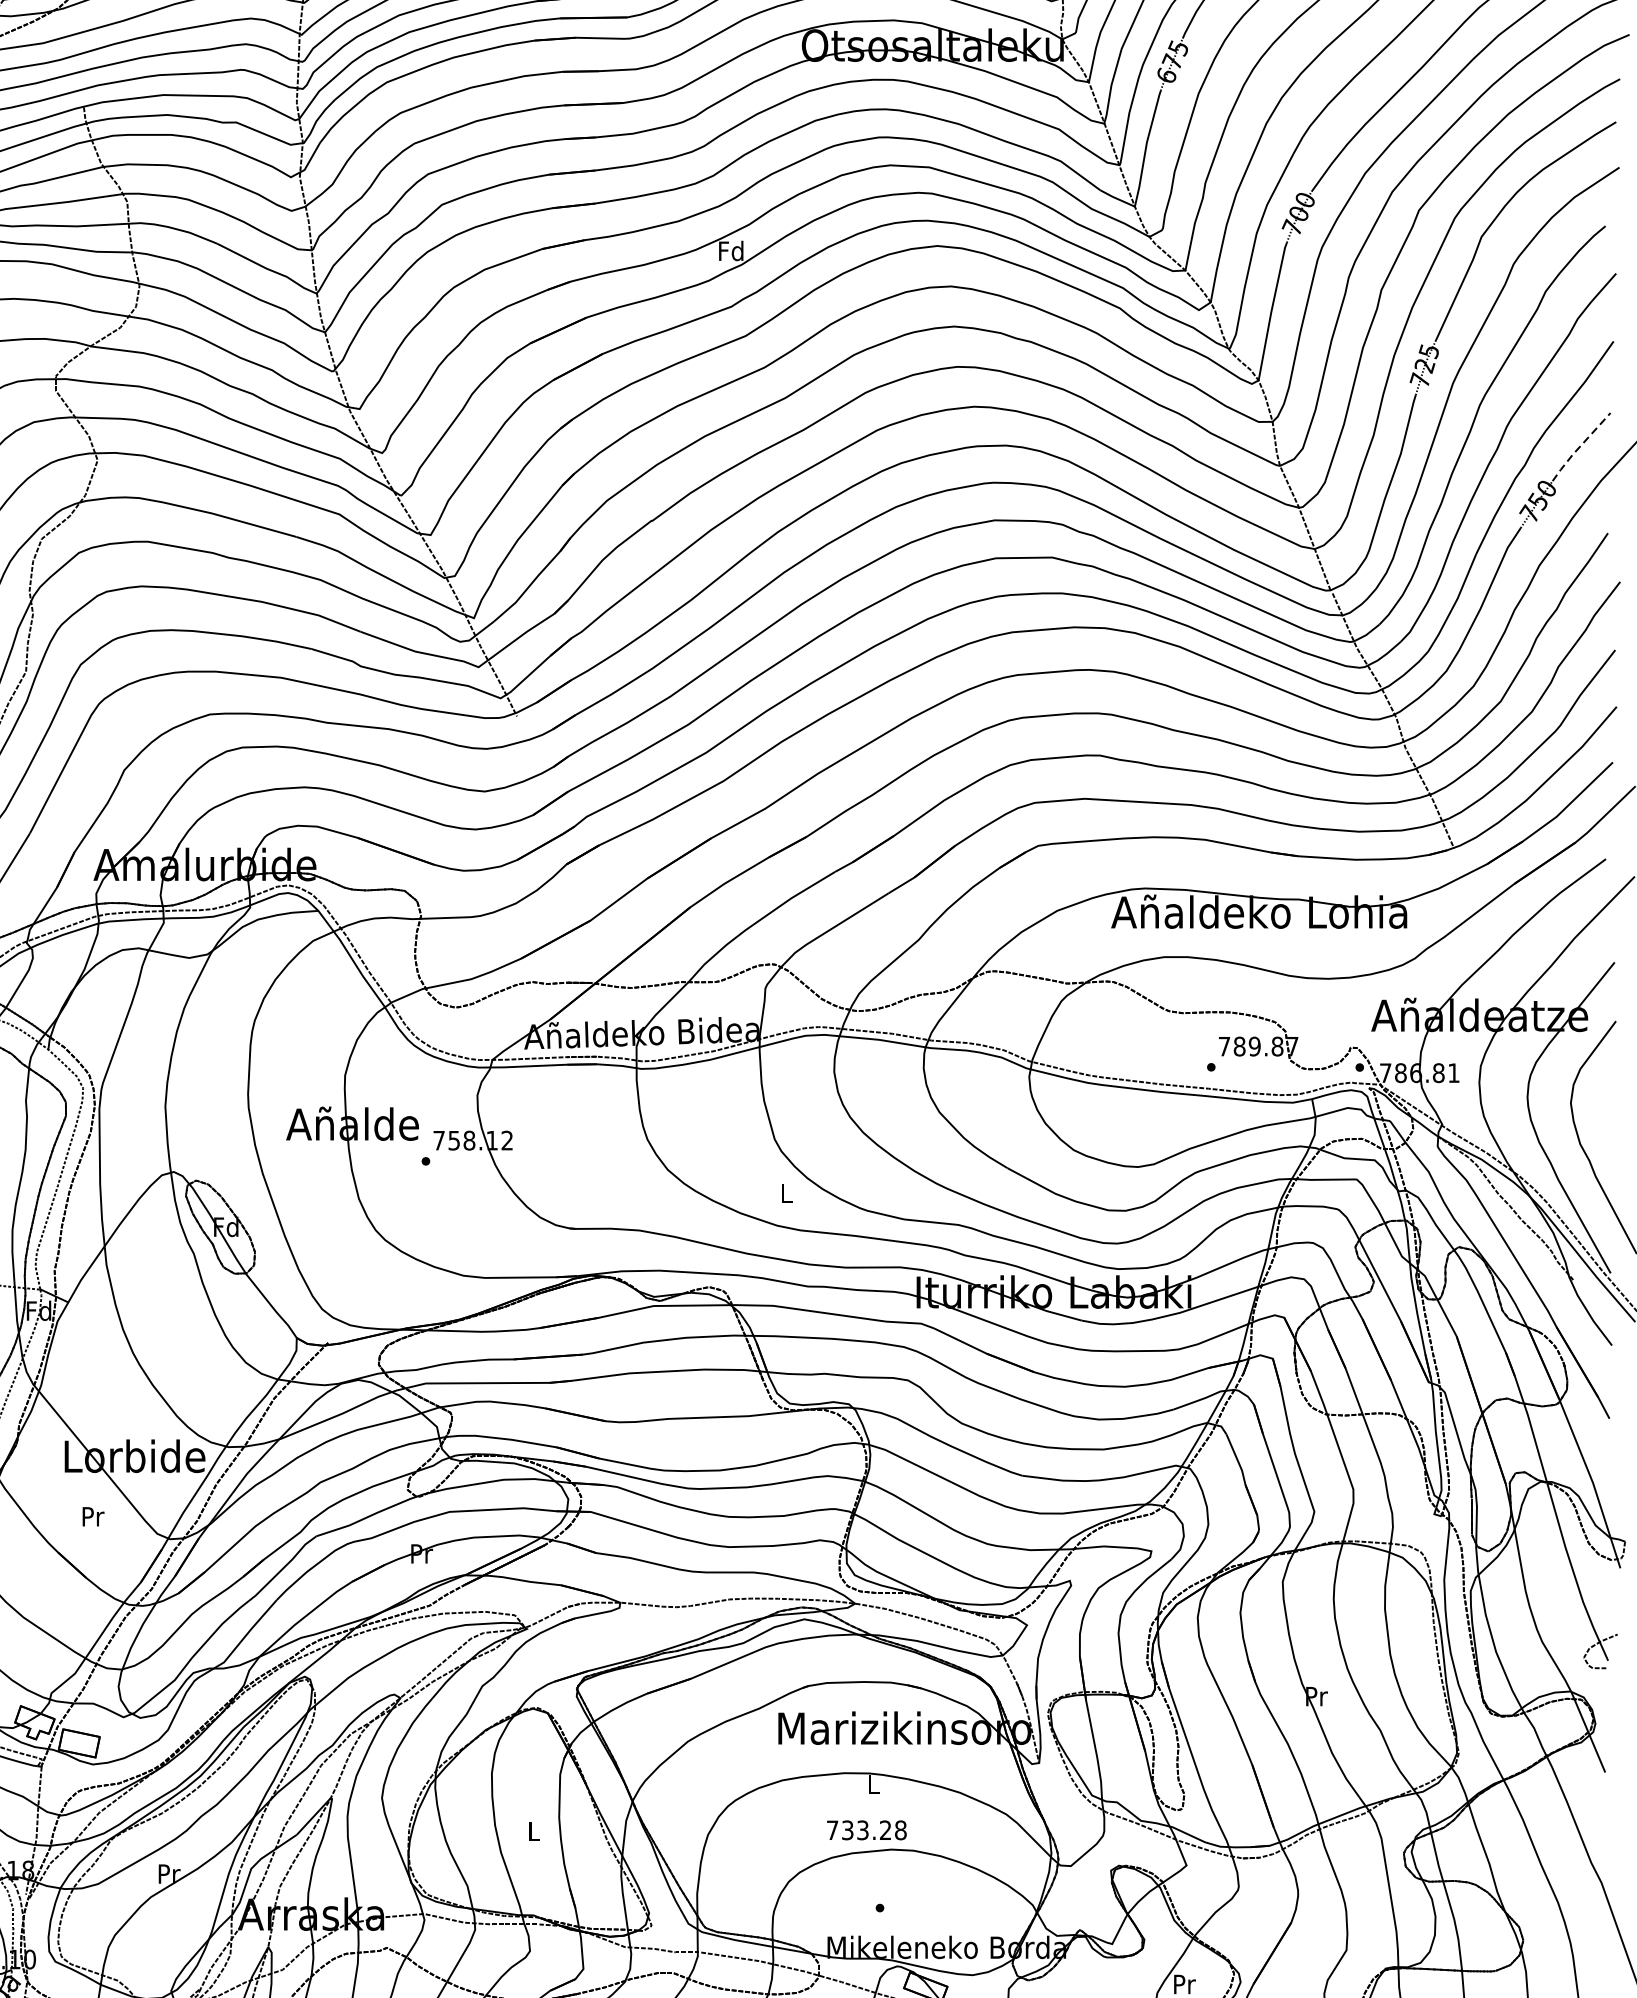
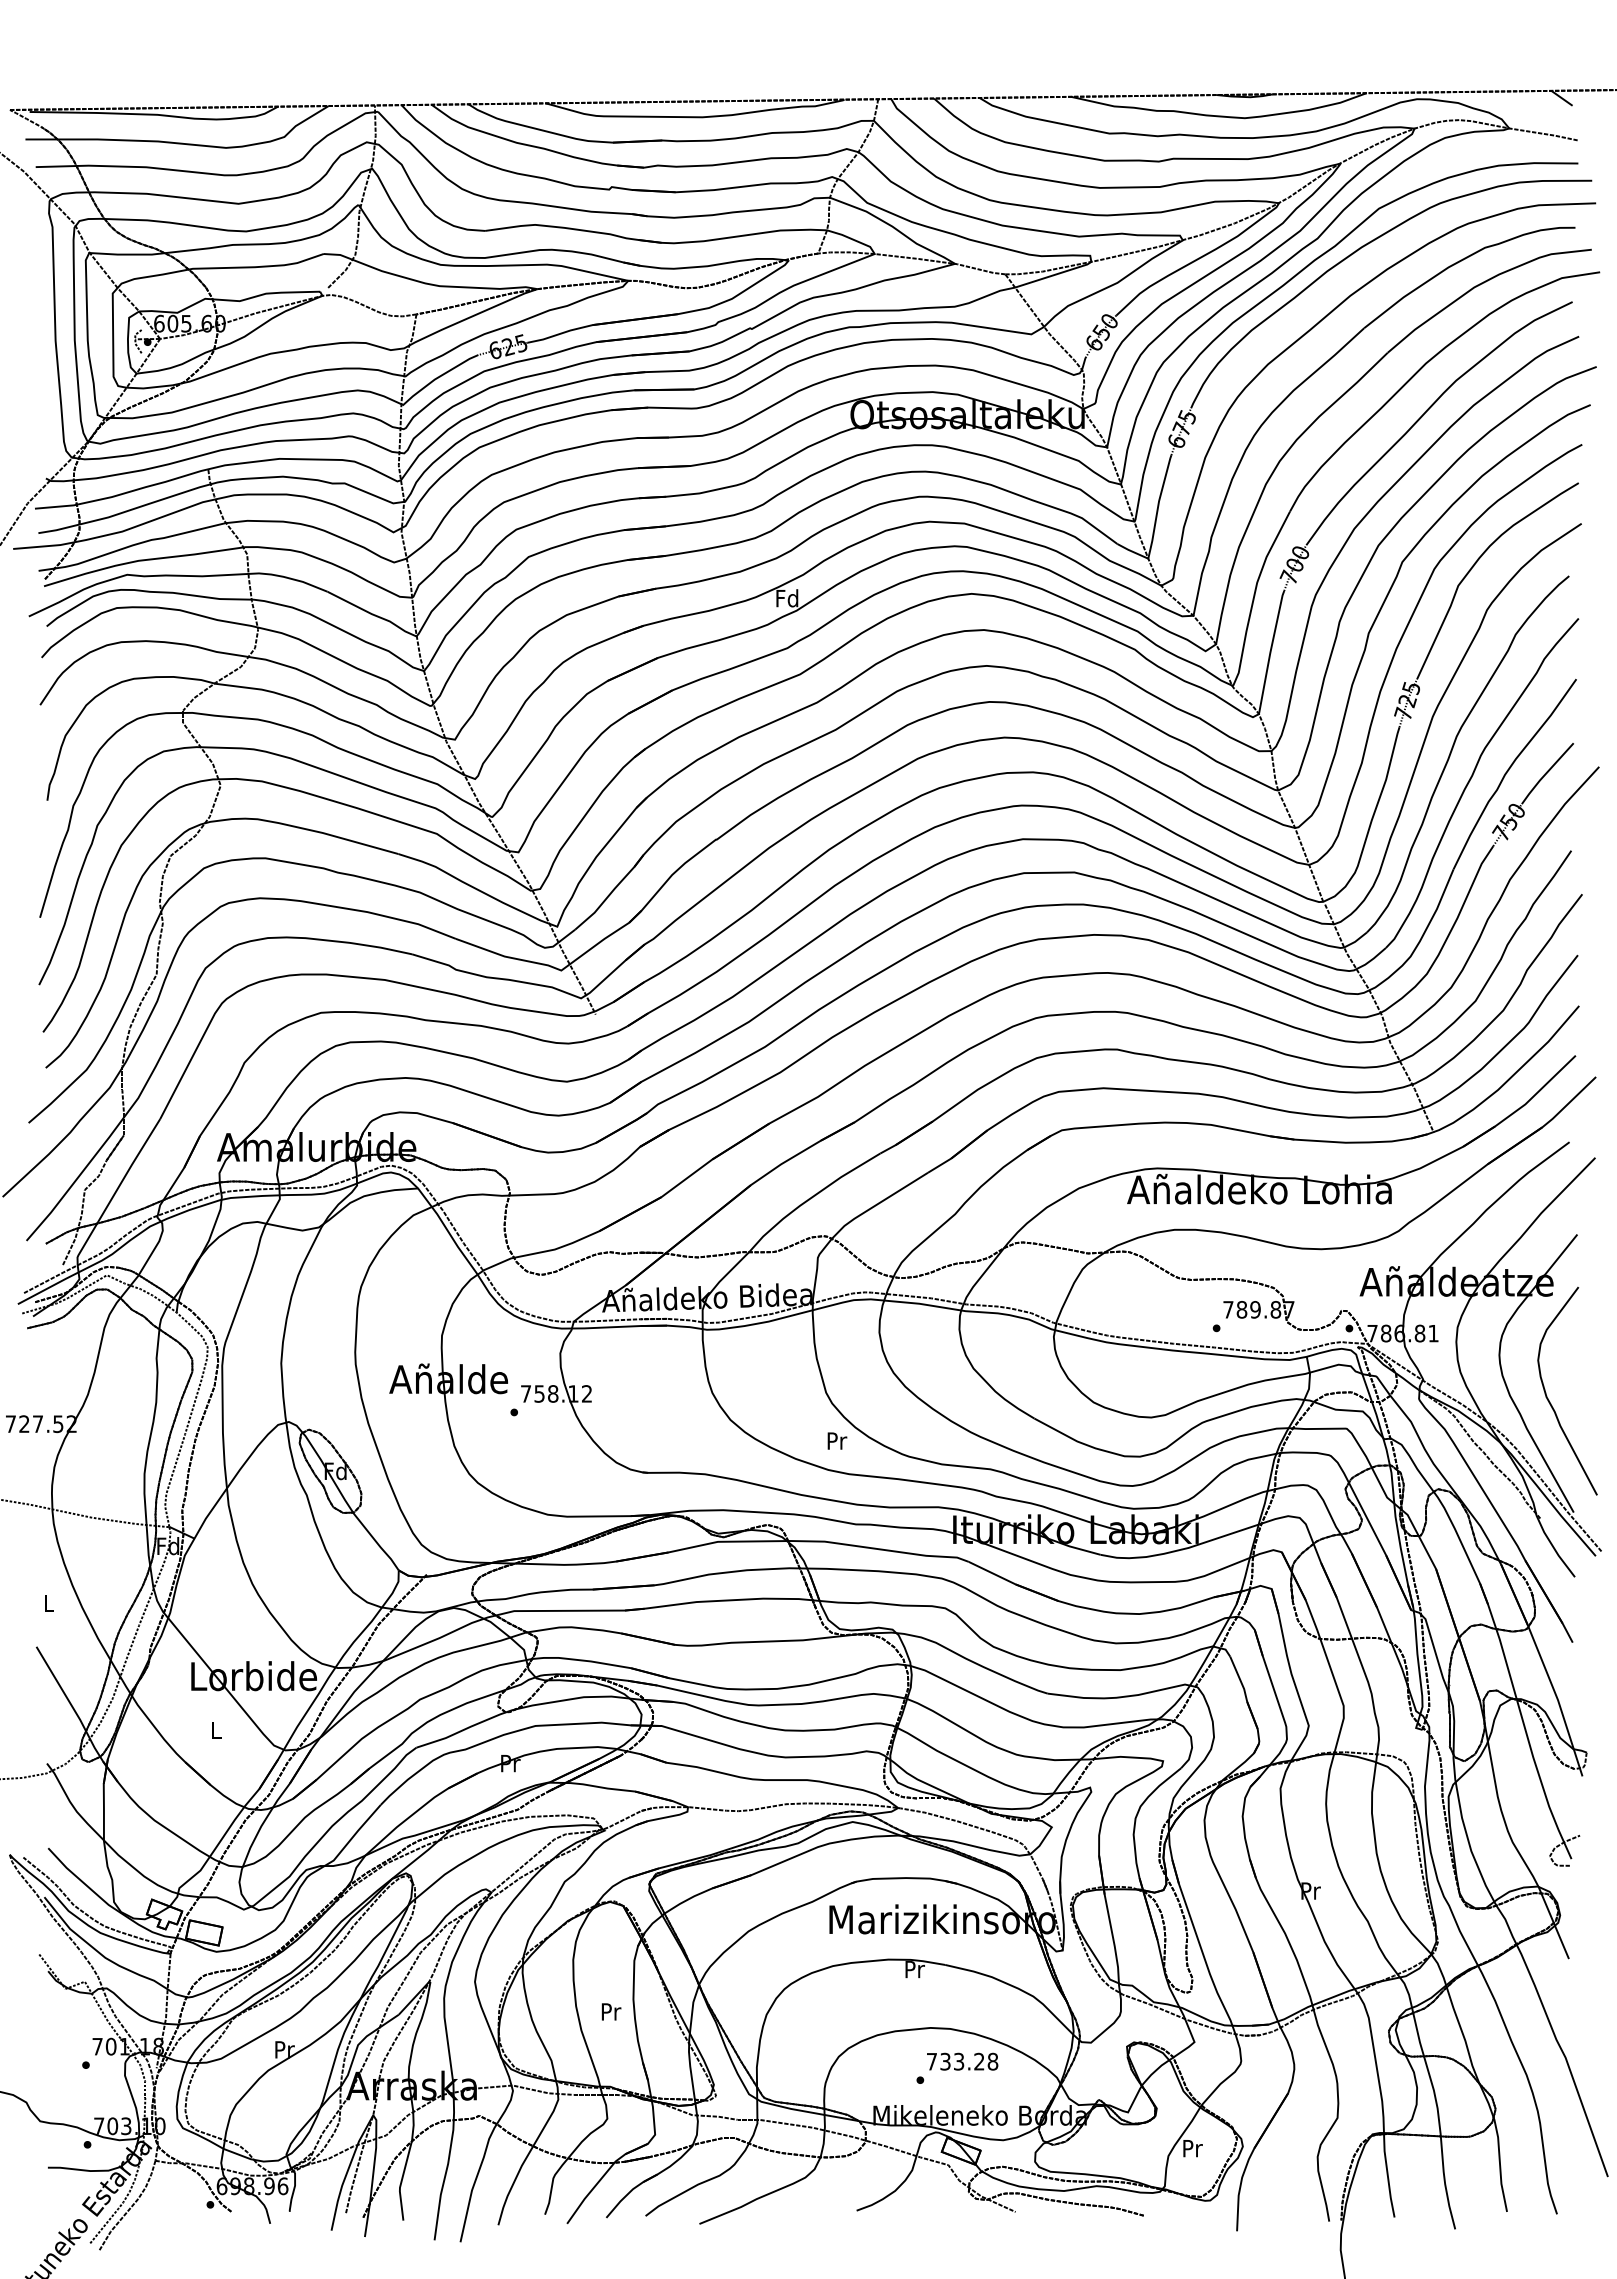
line: (1579, 446) -> (1545, 773), dashed -> solid
text: (787, 1192) -> (837, 1440), L -> Pr
text: (92, 1515) -> (216, 1729), Pr -> L
text: (873, 1784) -> (914, 1969), L -> Pr
text: (866, 1830) -> (962, 2061), moved
text: (534, 1831) -> (611, 2011), L -> Pr

